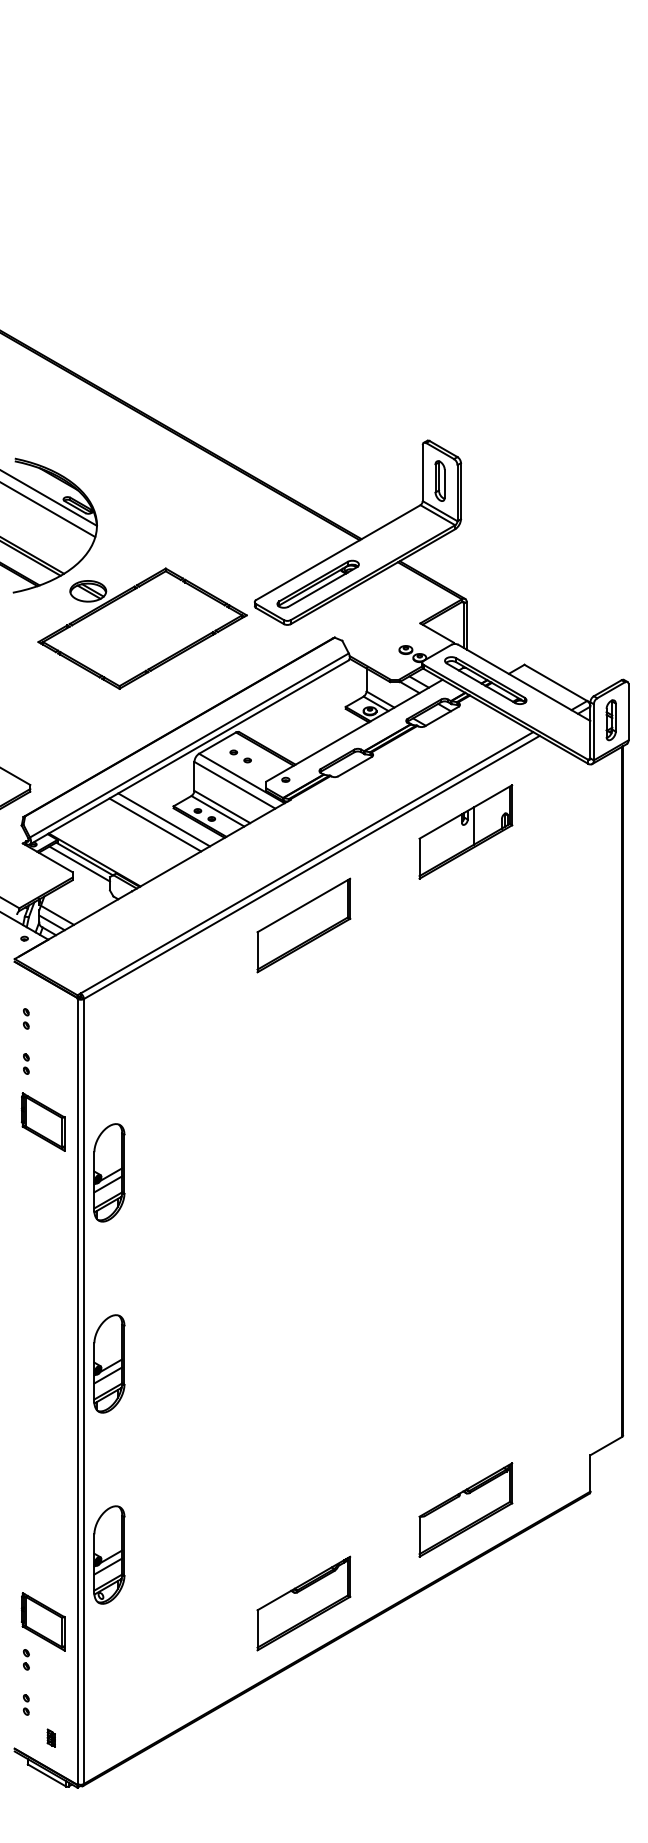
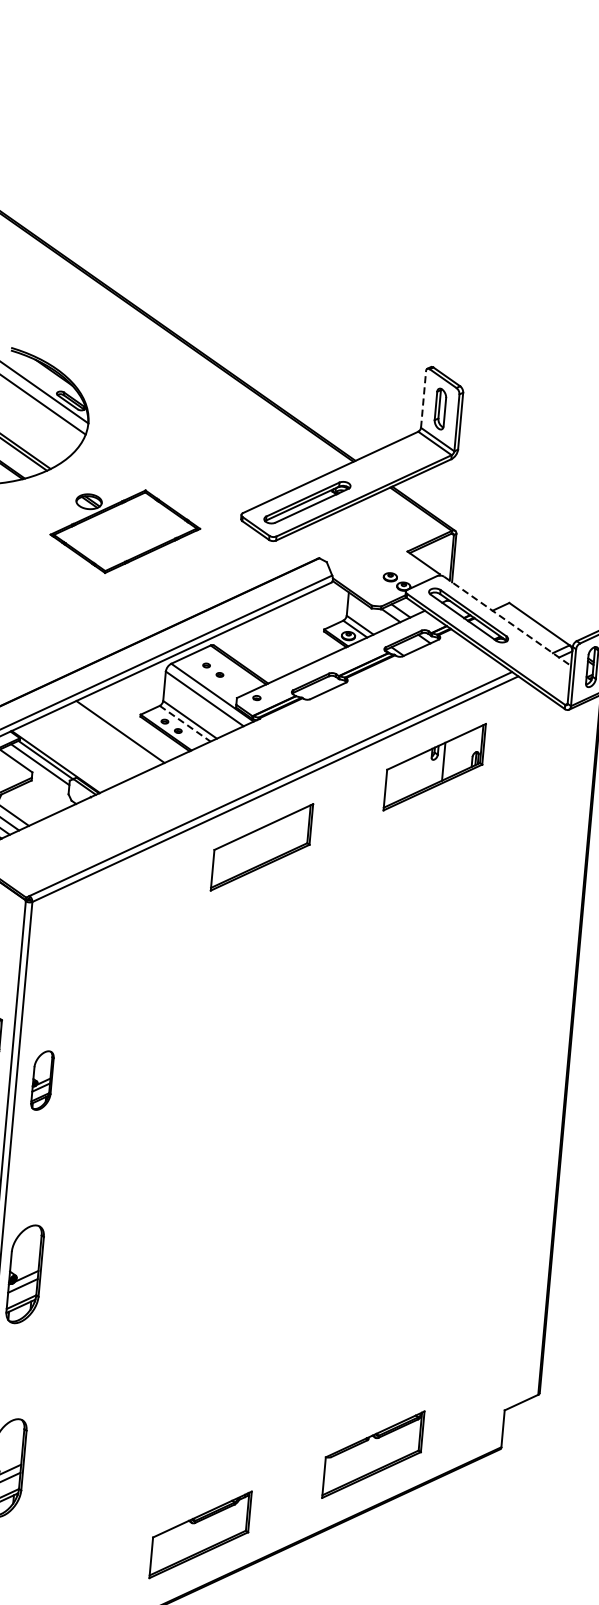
line: (422, 472) -> (423, 398), solid -> dashed
part: (142, 628) -> (125, 531), size x0.7
line: (524, 683) -> (507, 621), solid -> dashed
line: (217, 811) -> (184, 723), solid -> dashed
line: (163, 819) -> (129, 727), removed
part: (109, 1172) -> (42, 1080), size x0.6

